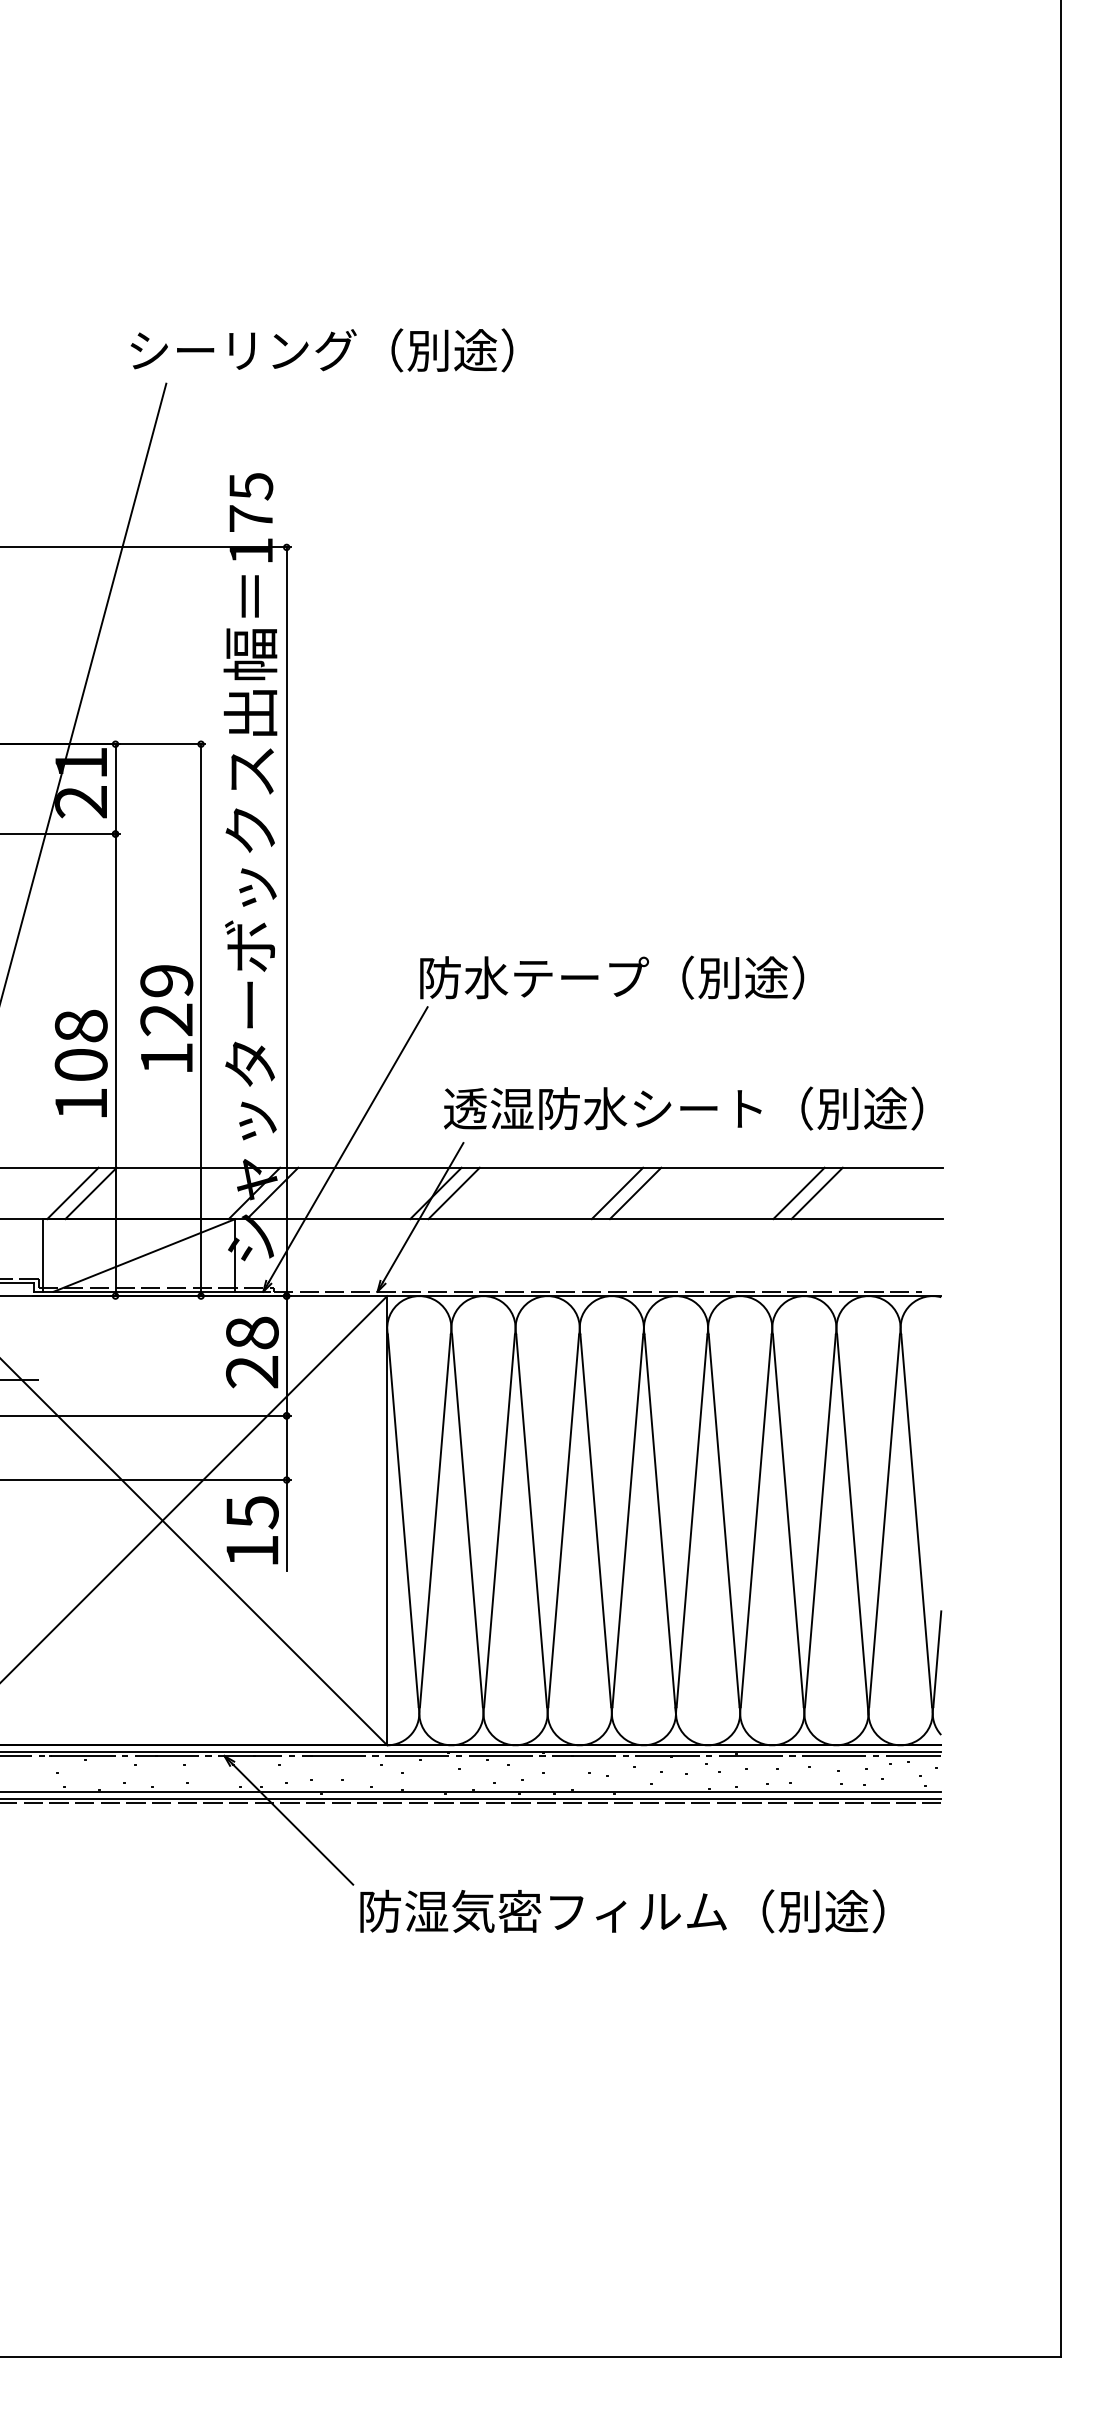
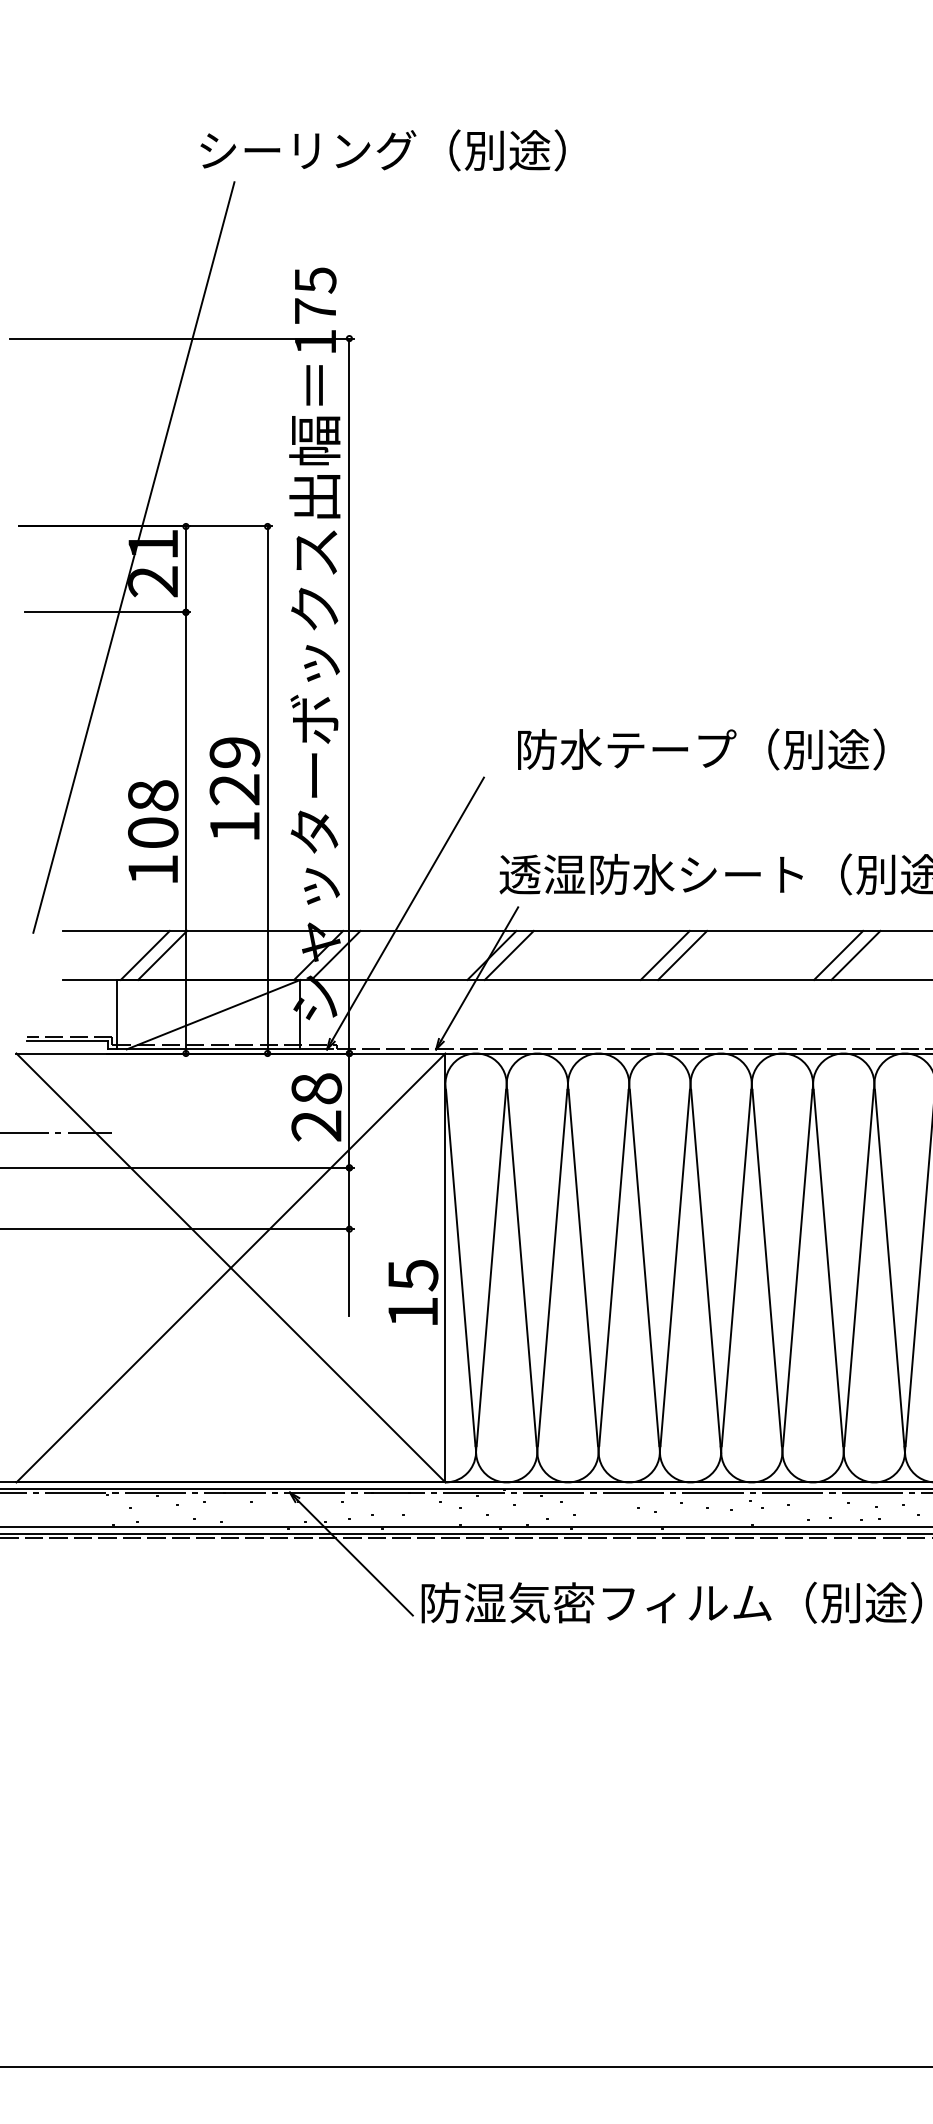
text: (612, 977) -> (701, 749), moved
text: (252, 1530) -> (413, 1292), moved
text: (622, 1911) -> (671, 1602), moved

